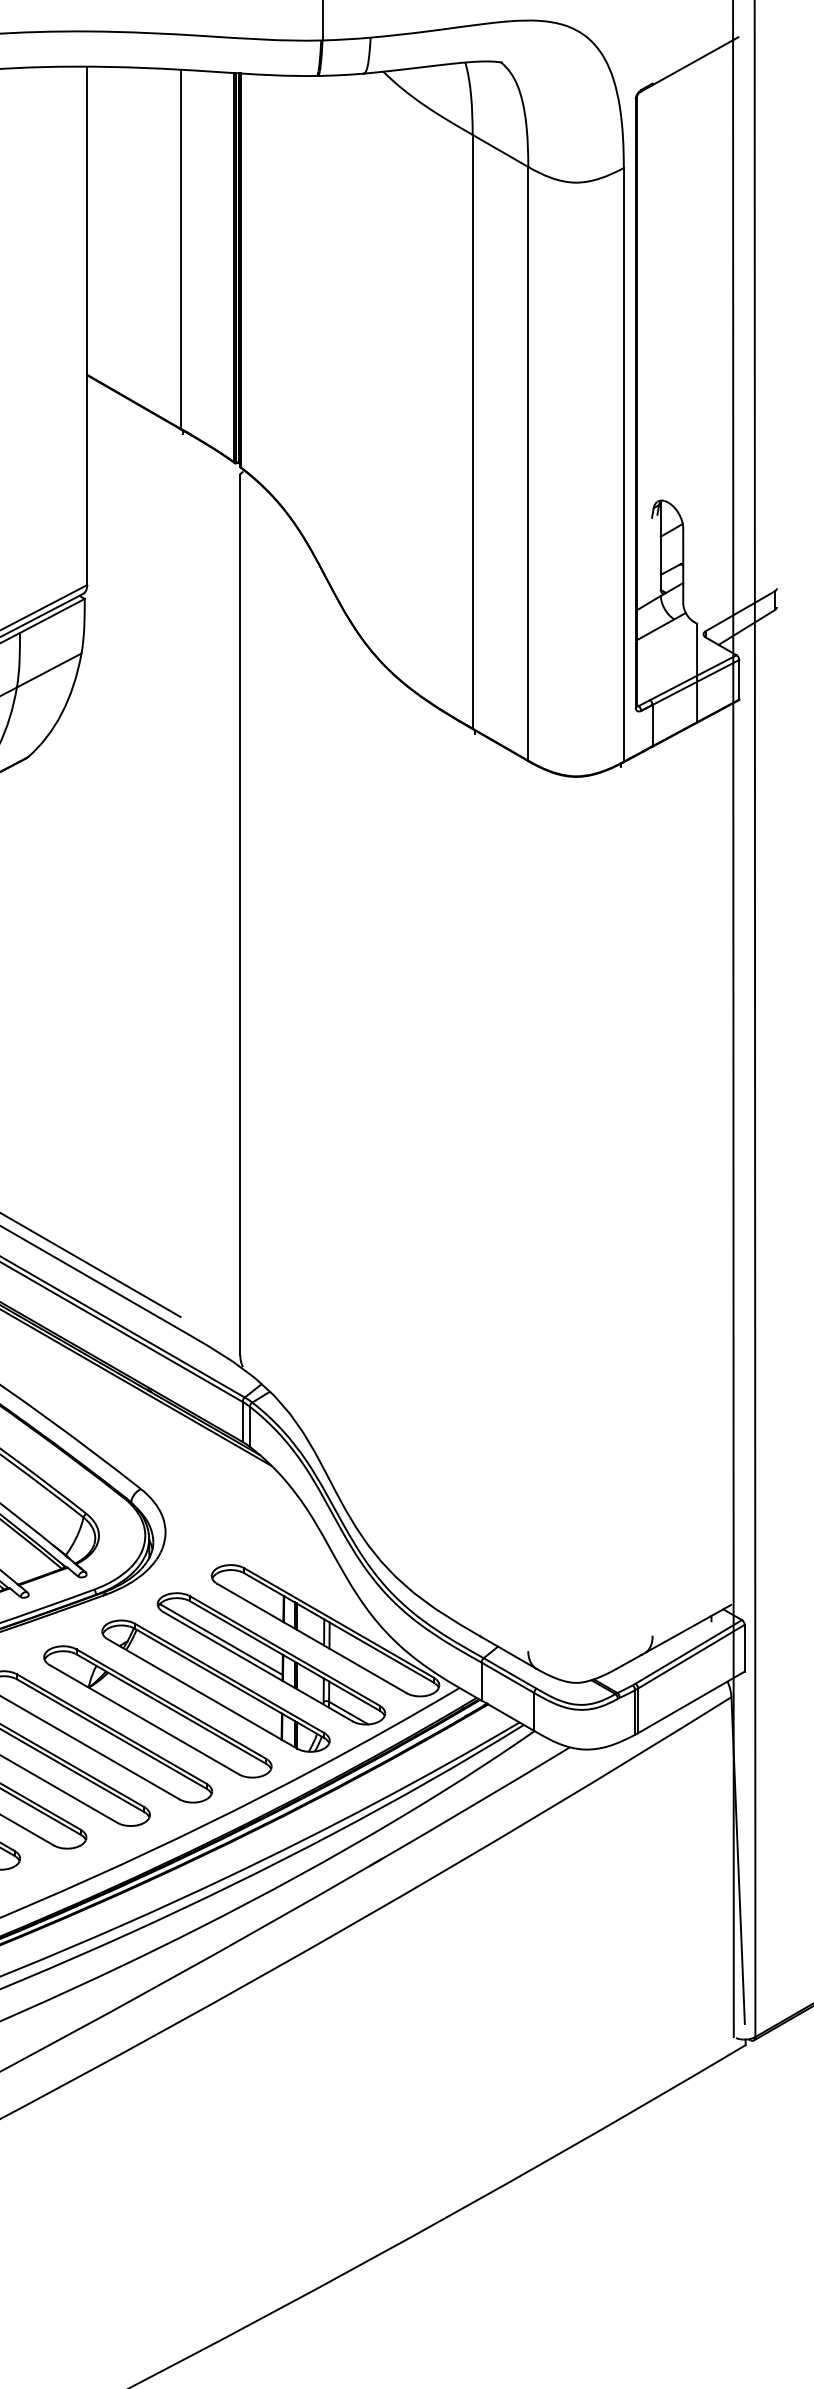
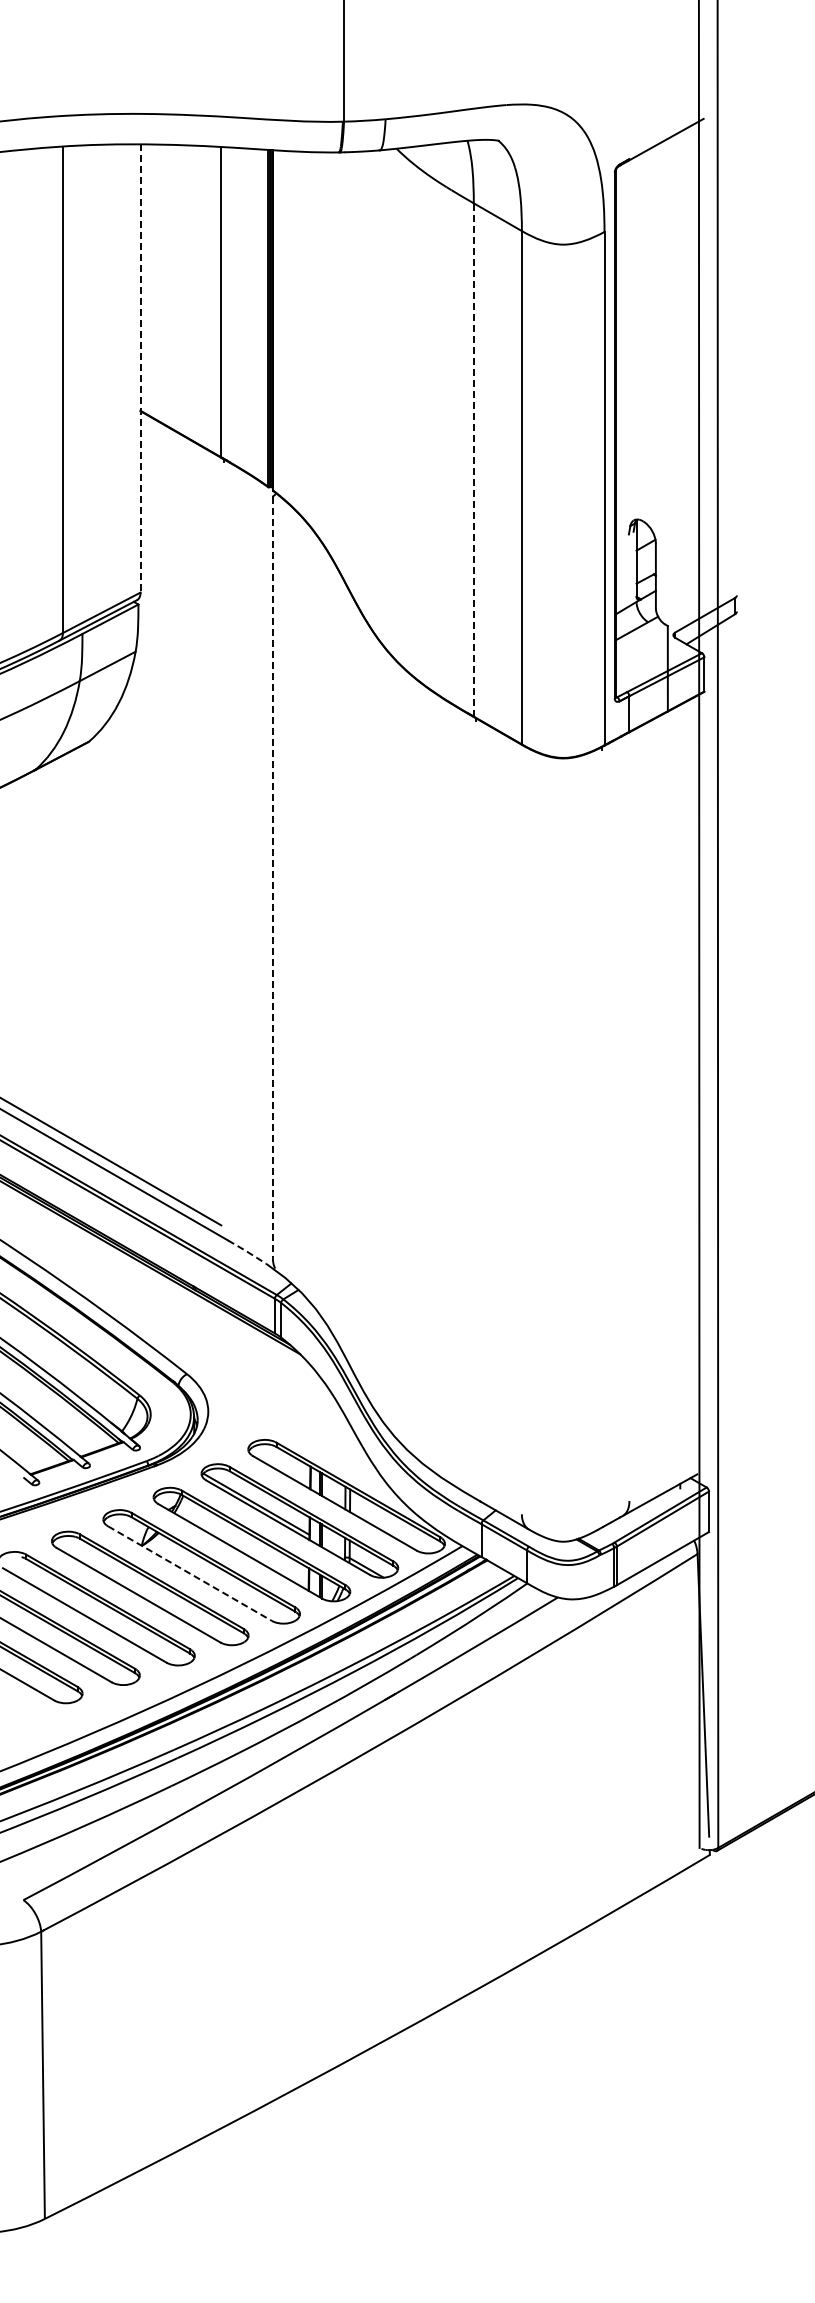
line: (87, 325) -> (140, 368), solid -> dashed
line: (472, 431) -> (473, 459), solid -> dashed
line: (239, 915) -> (272, 878), solid -> dashed
line: (210, 1347) -> (247, 1251), solid -> dashed
line: (144, 1719) -> (190, 1573), solid -> dashed

